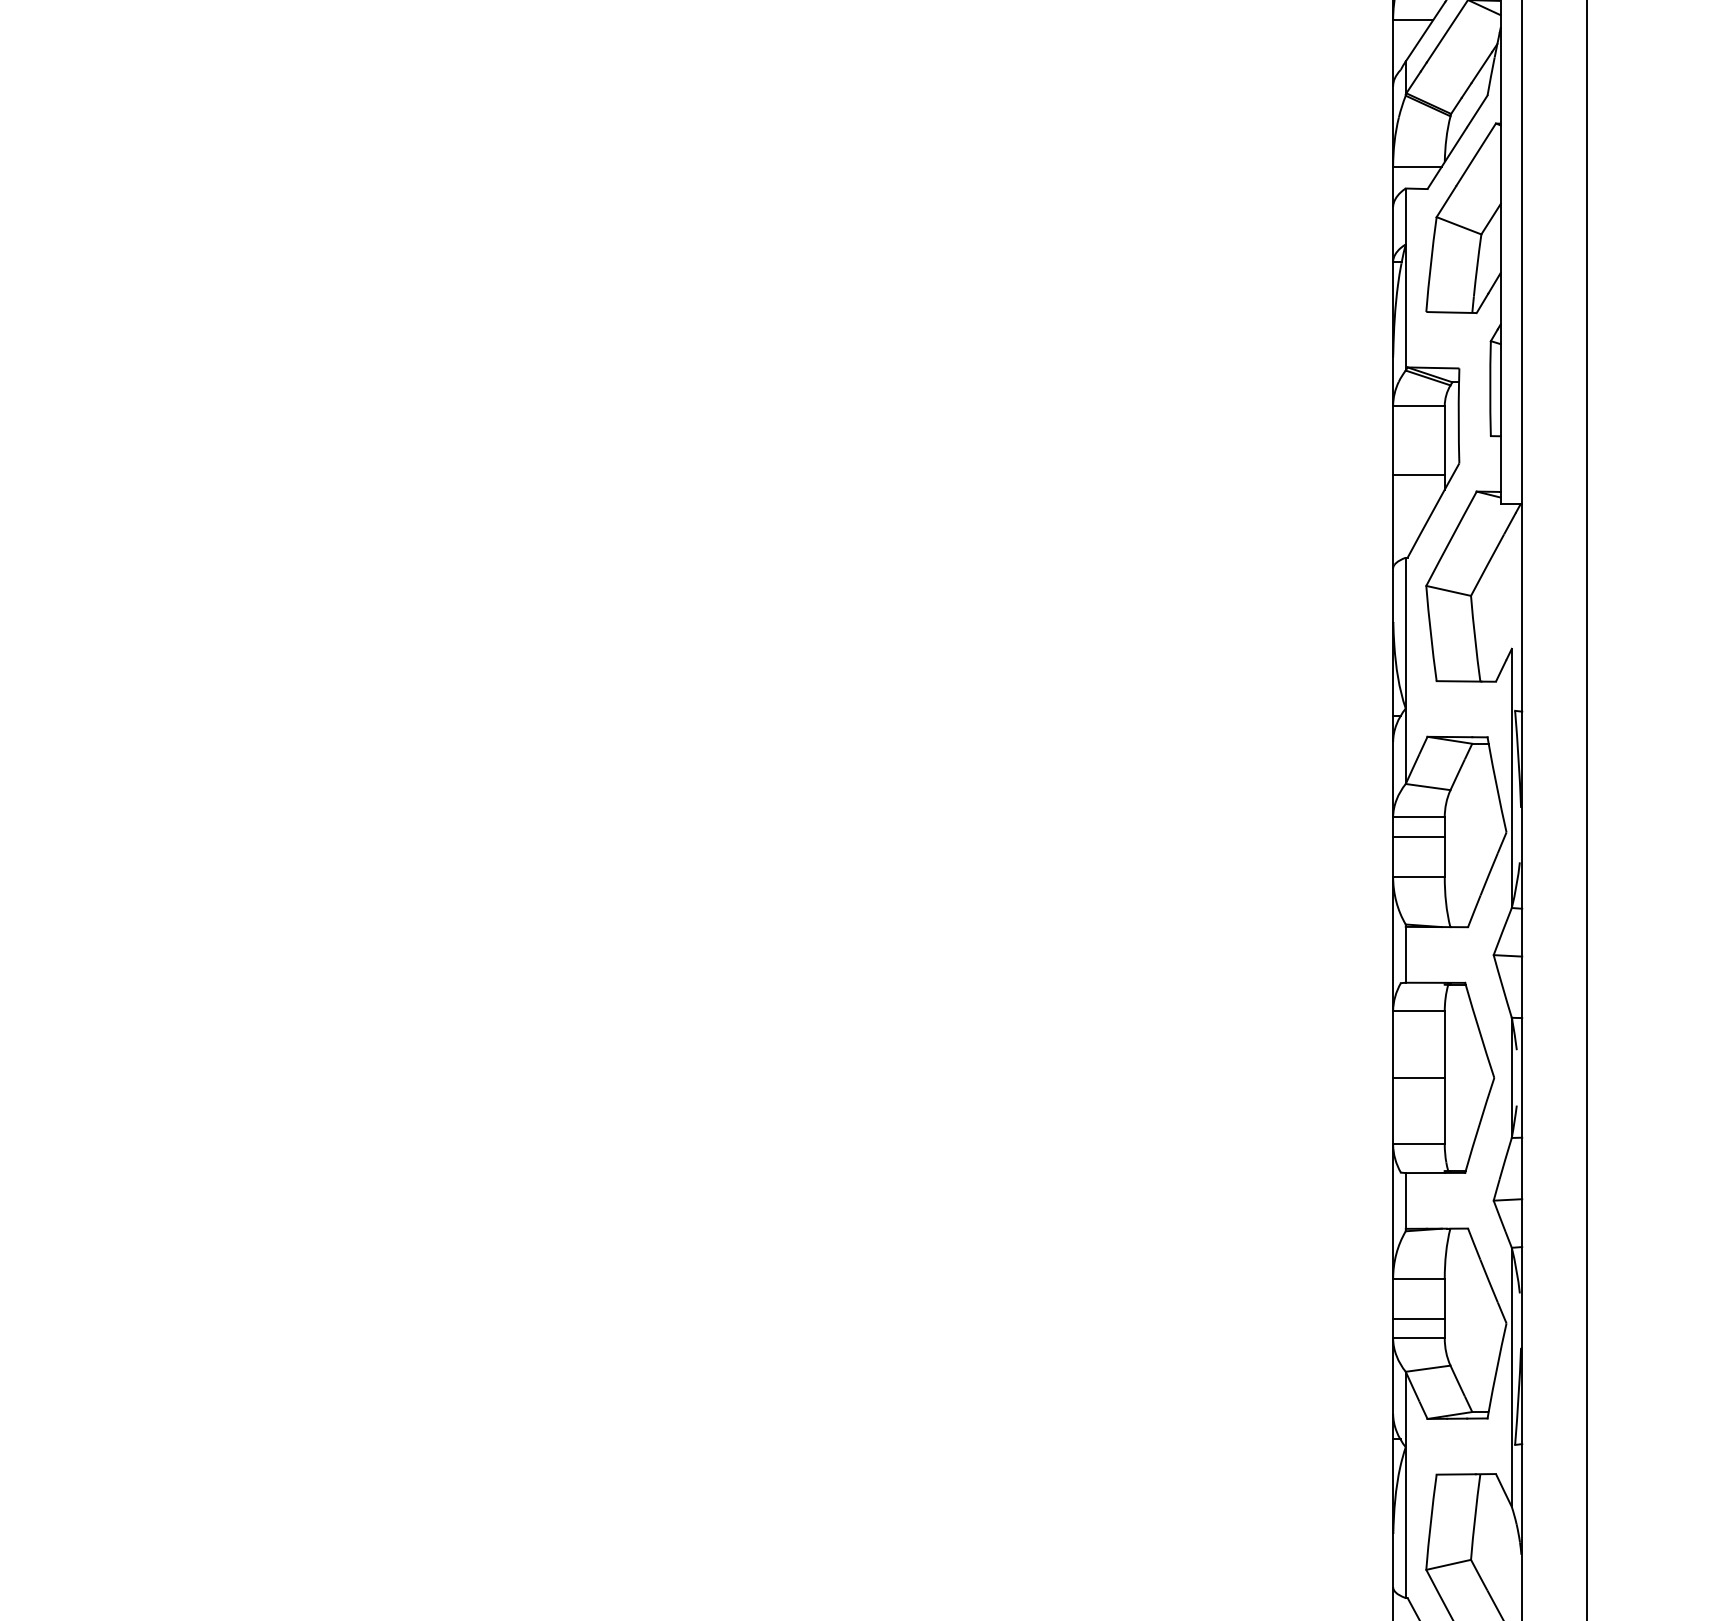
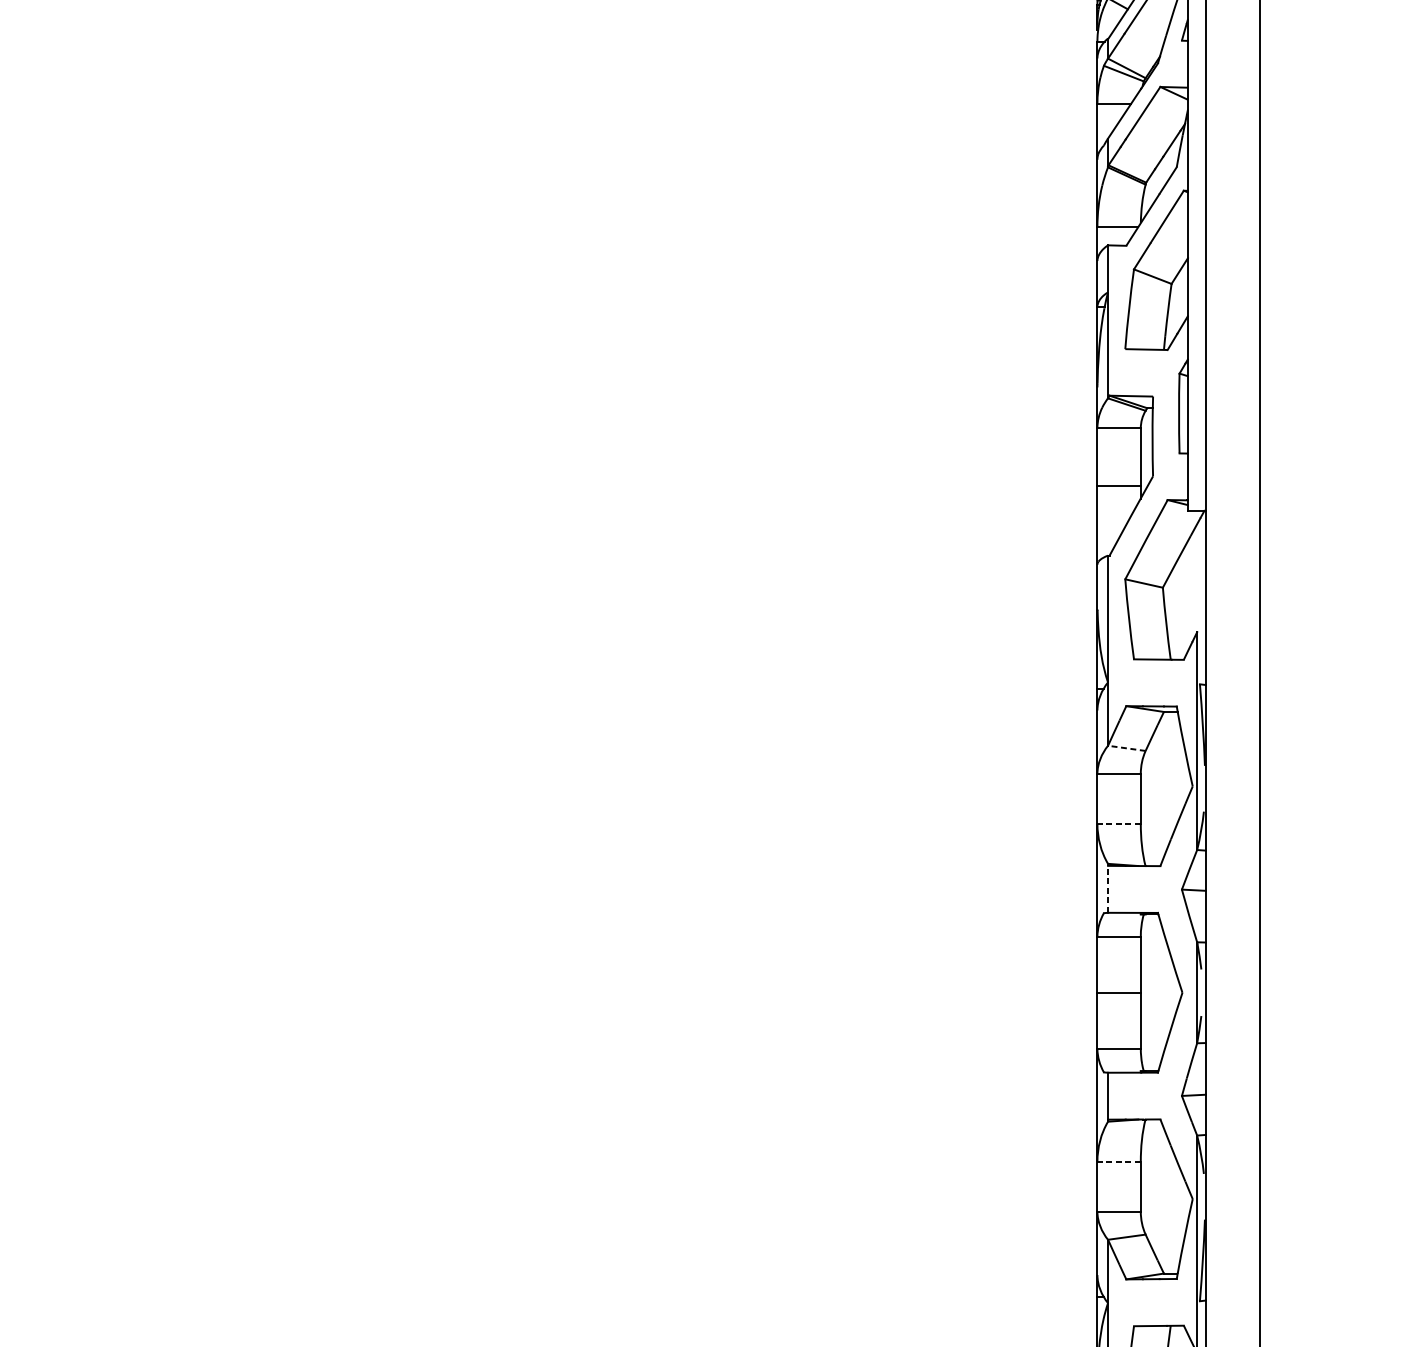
line: (1428, 787) -> (1127, 748), solid -> dashed
line: (1418, 836) -> (1118, 789), removed
line: (1418, 876) -> (1118, 823), solid -> dashed
line: (1405, 954) -> (1107, 889), solid -> dashed
line: (1418, 1278) -> (1118, 1161), solid -> dashed
line: (1418, 1318) -> (1118, 1194), removed

